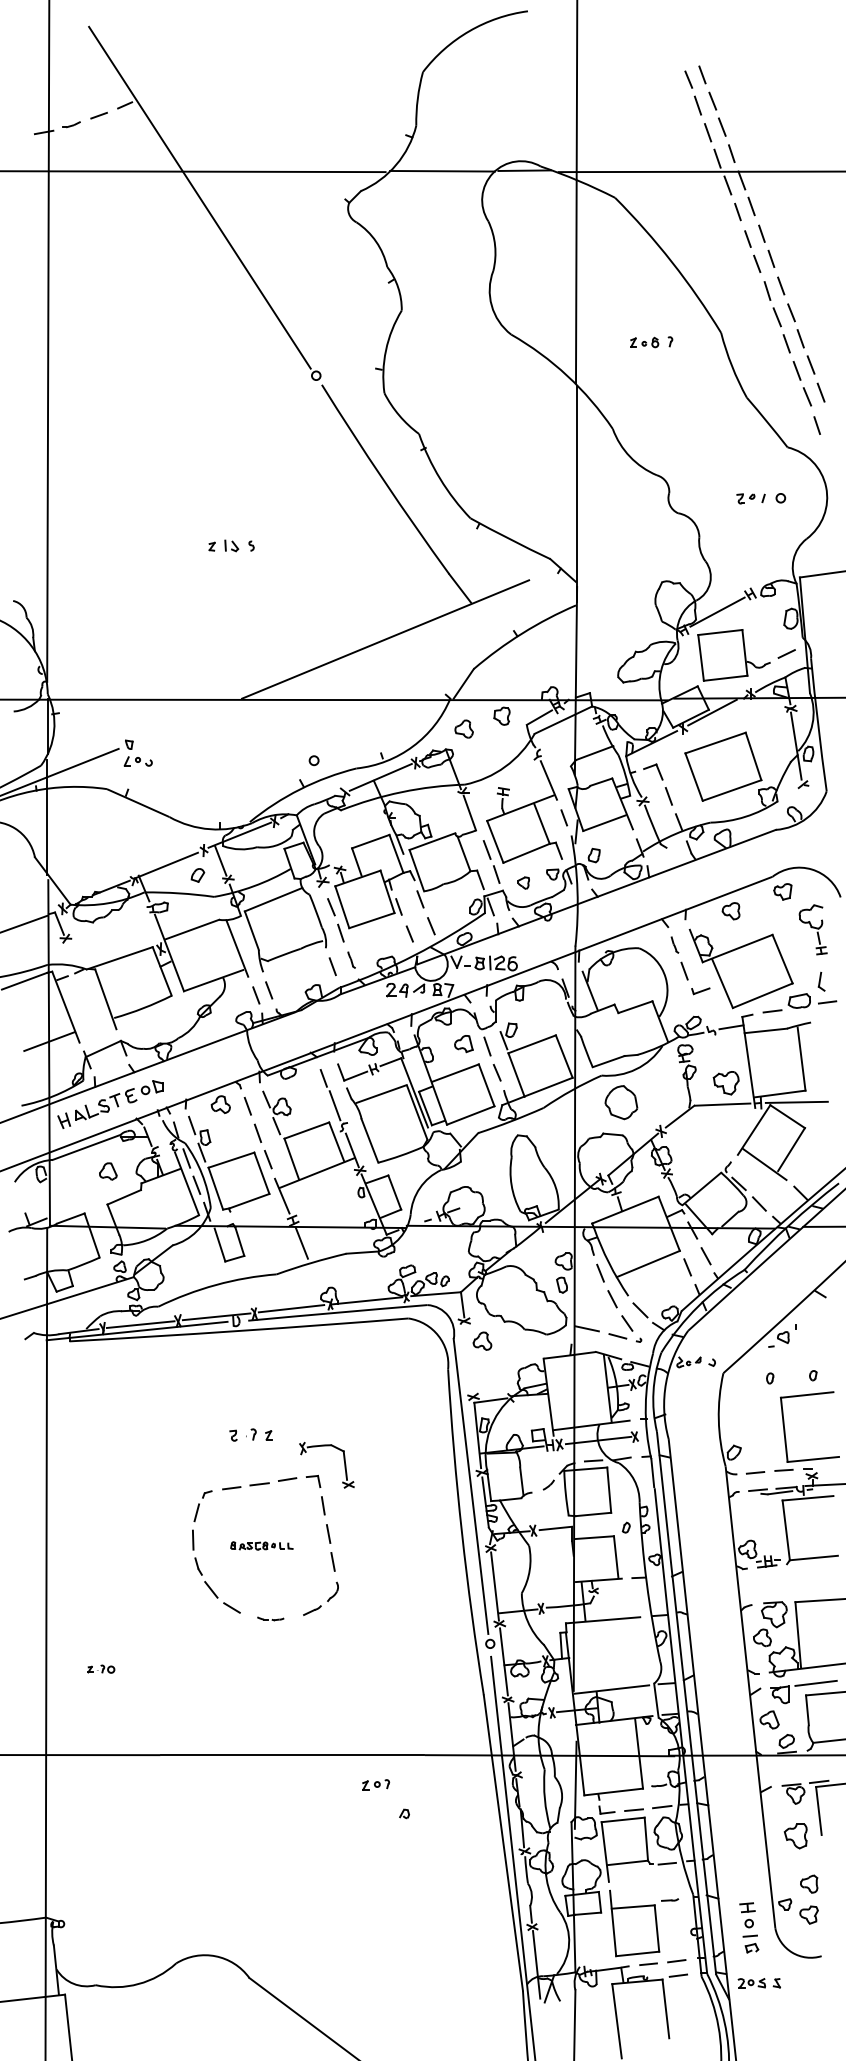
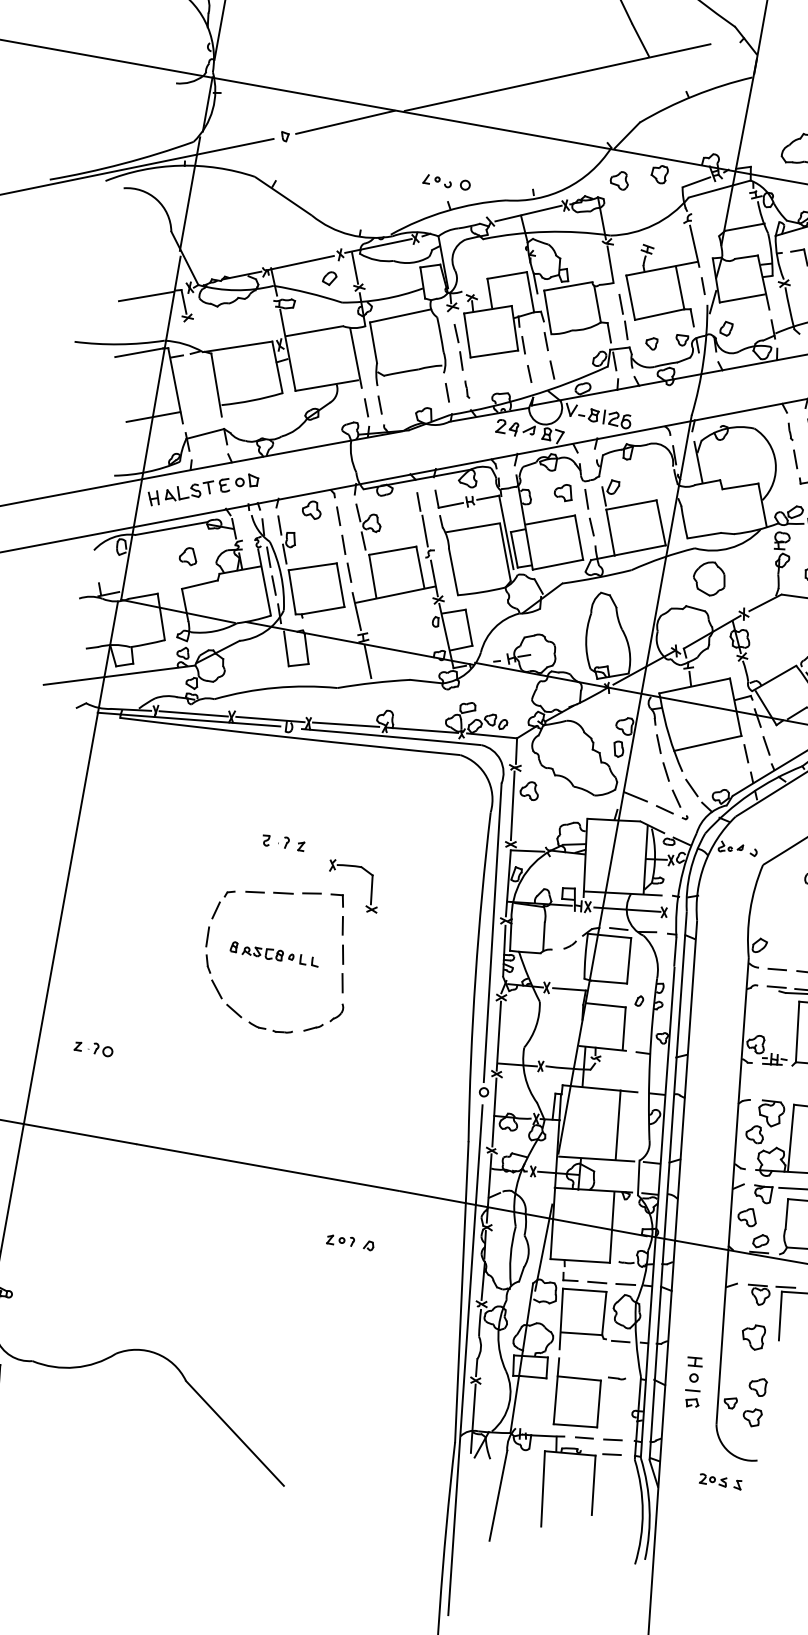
line: (185, 719) -> (345, 121), added
part: (137, 761) -> (436, 180), moved
line: (468, 1358) -> (512, 805), added
part: (261, 1545) -> (274, 954), size x1.43
part: (270, 1618) -> (270, 1028), size x1.67
line: (626, 1652) -> (617, 1124), added
part: (100, 1669) -> (92, 1048), size x1.43
part: (376, 1784) -> (341, 1240), moved
part: (749, 1927) -> (693, 1381), moved
part: (758, 1983) -> (719, 1481), moved

